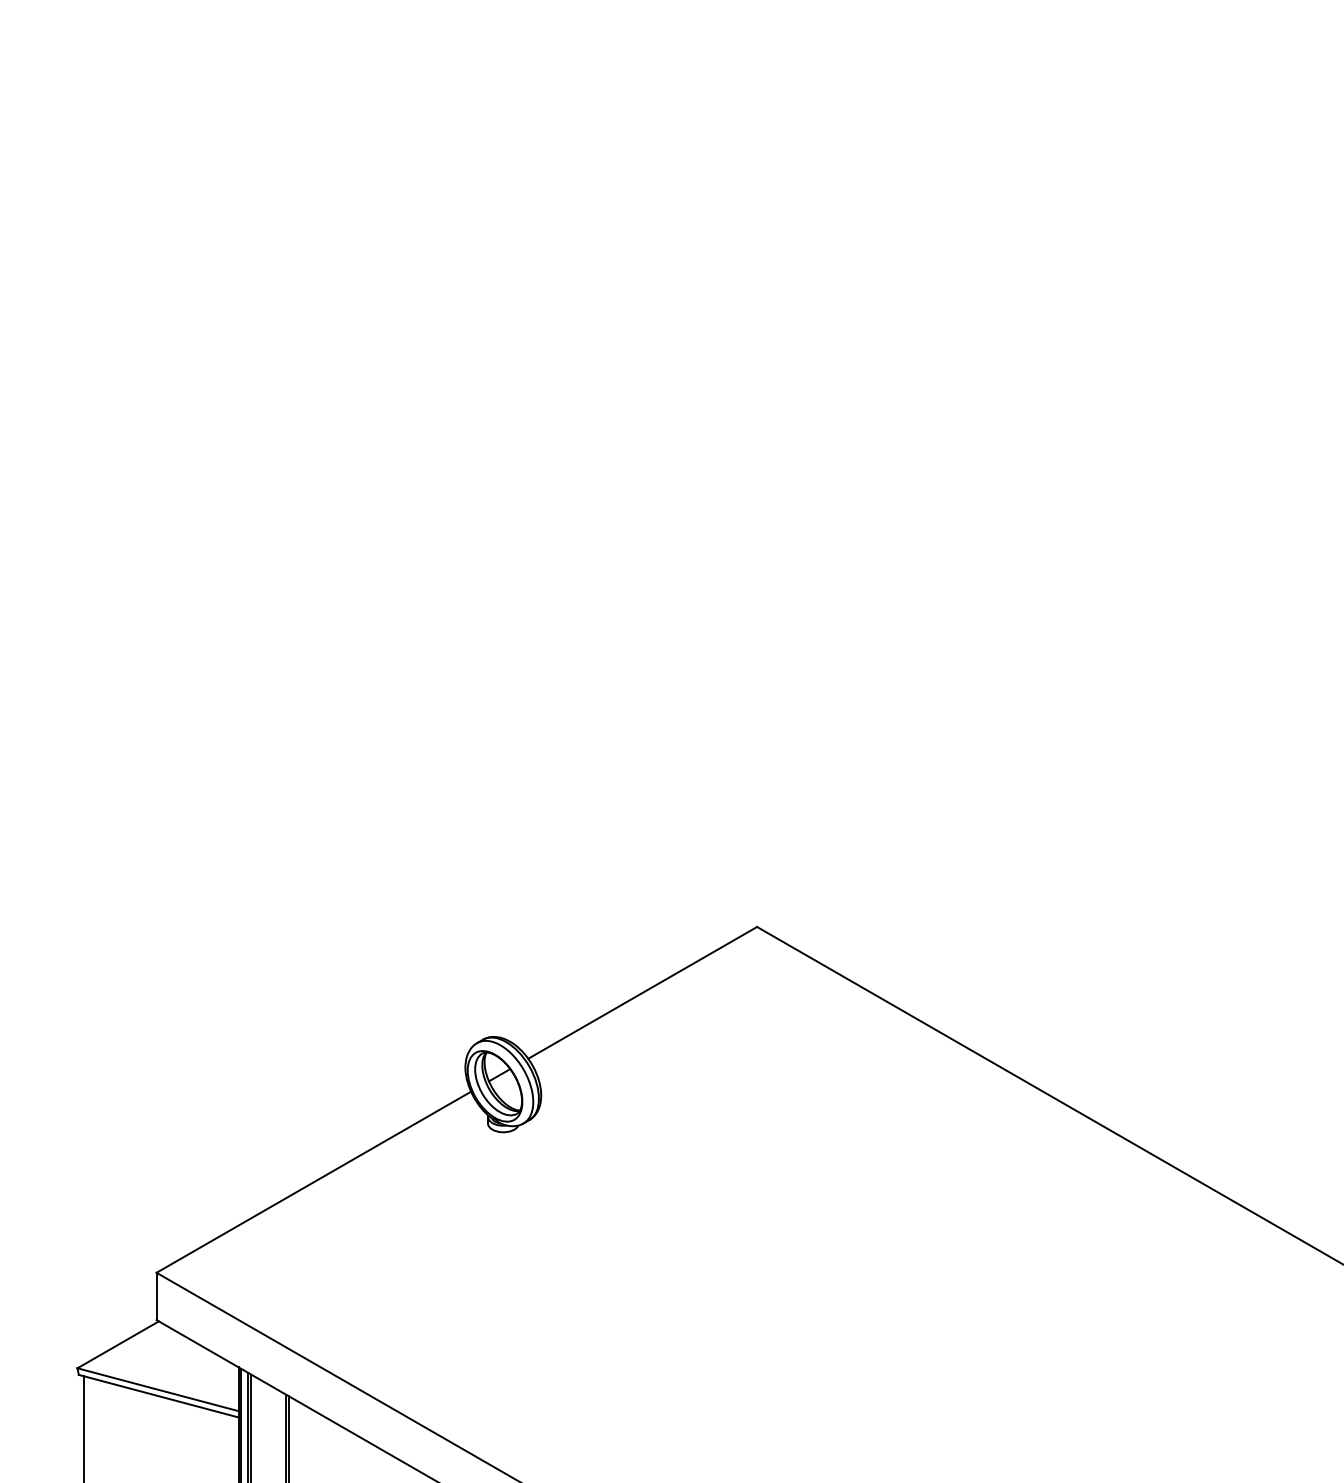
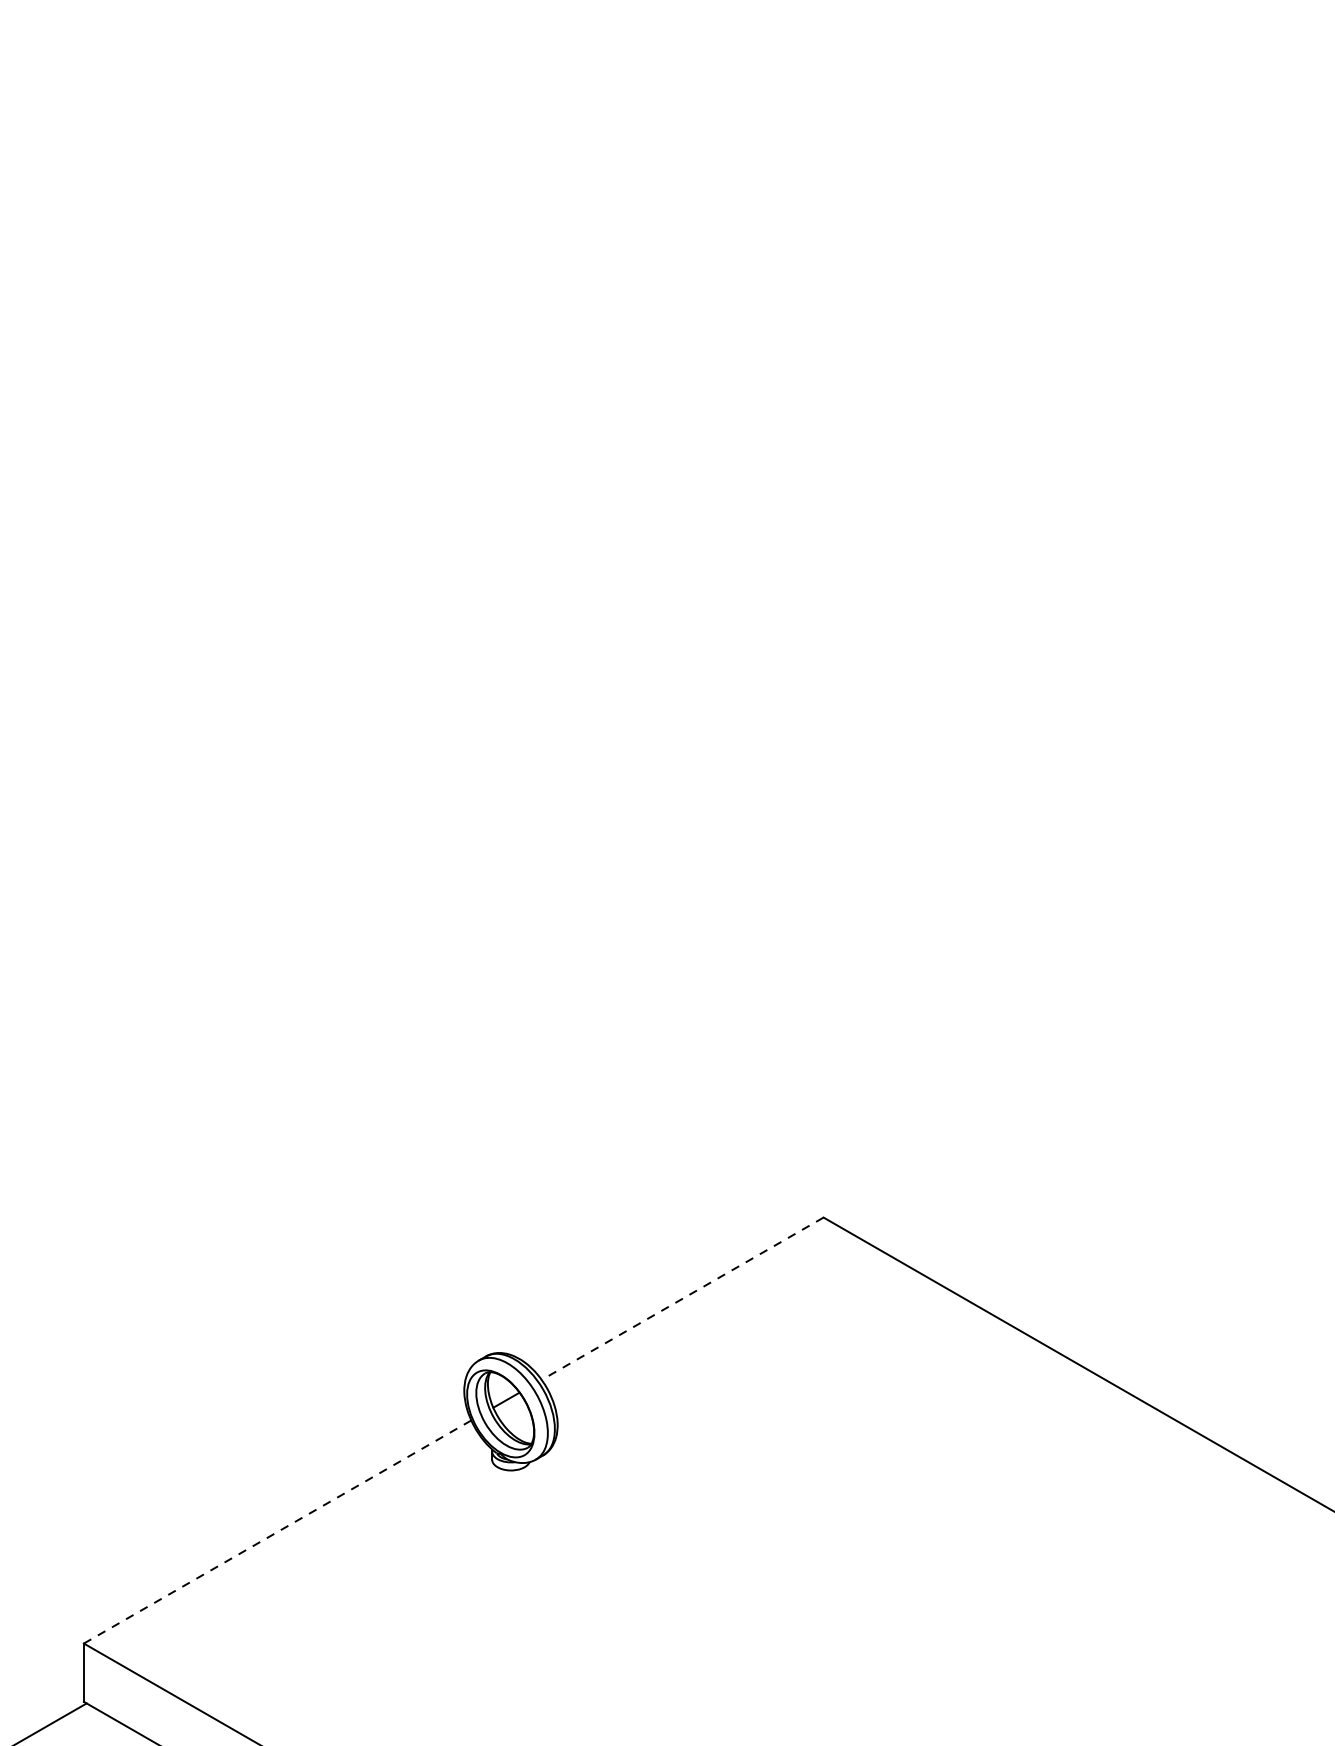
line: (642, 993) -> (682, 1299), solid -> dashed
line: (313, 1182) -> (277, 1532), solid -> dashed

